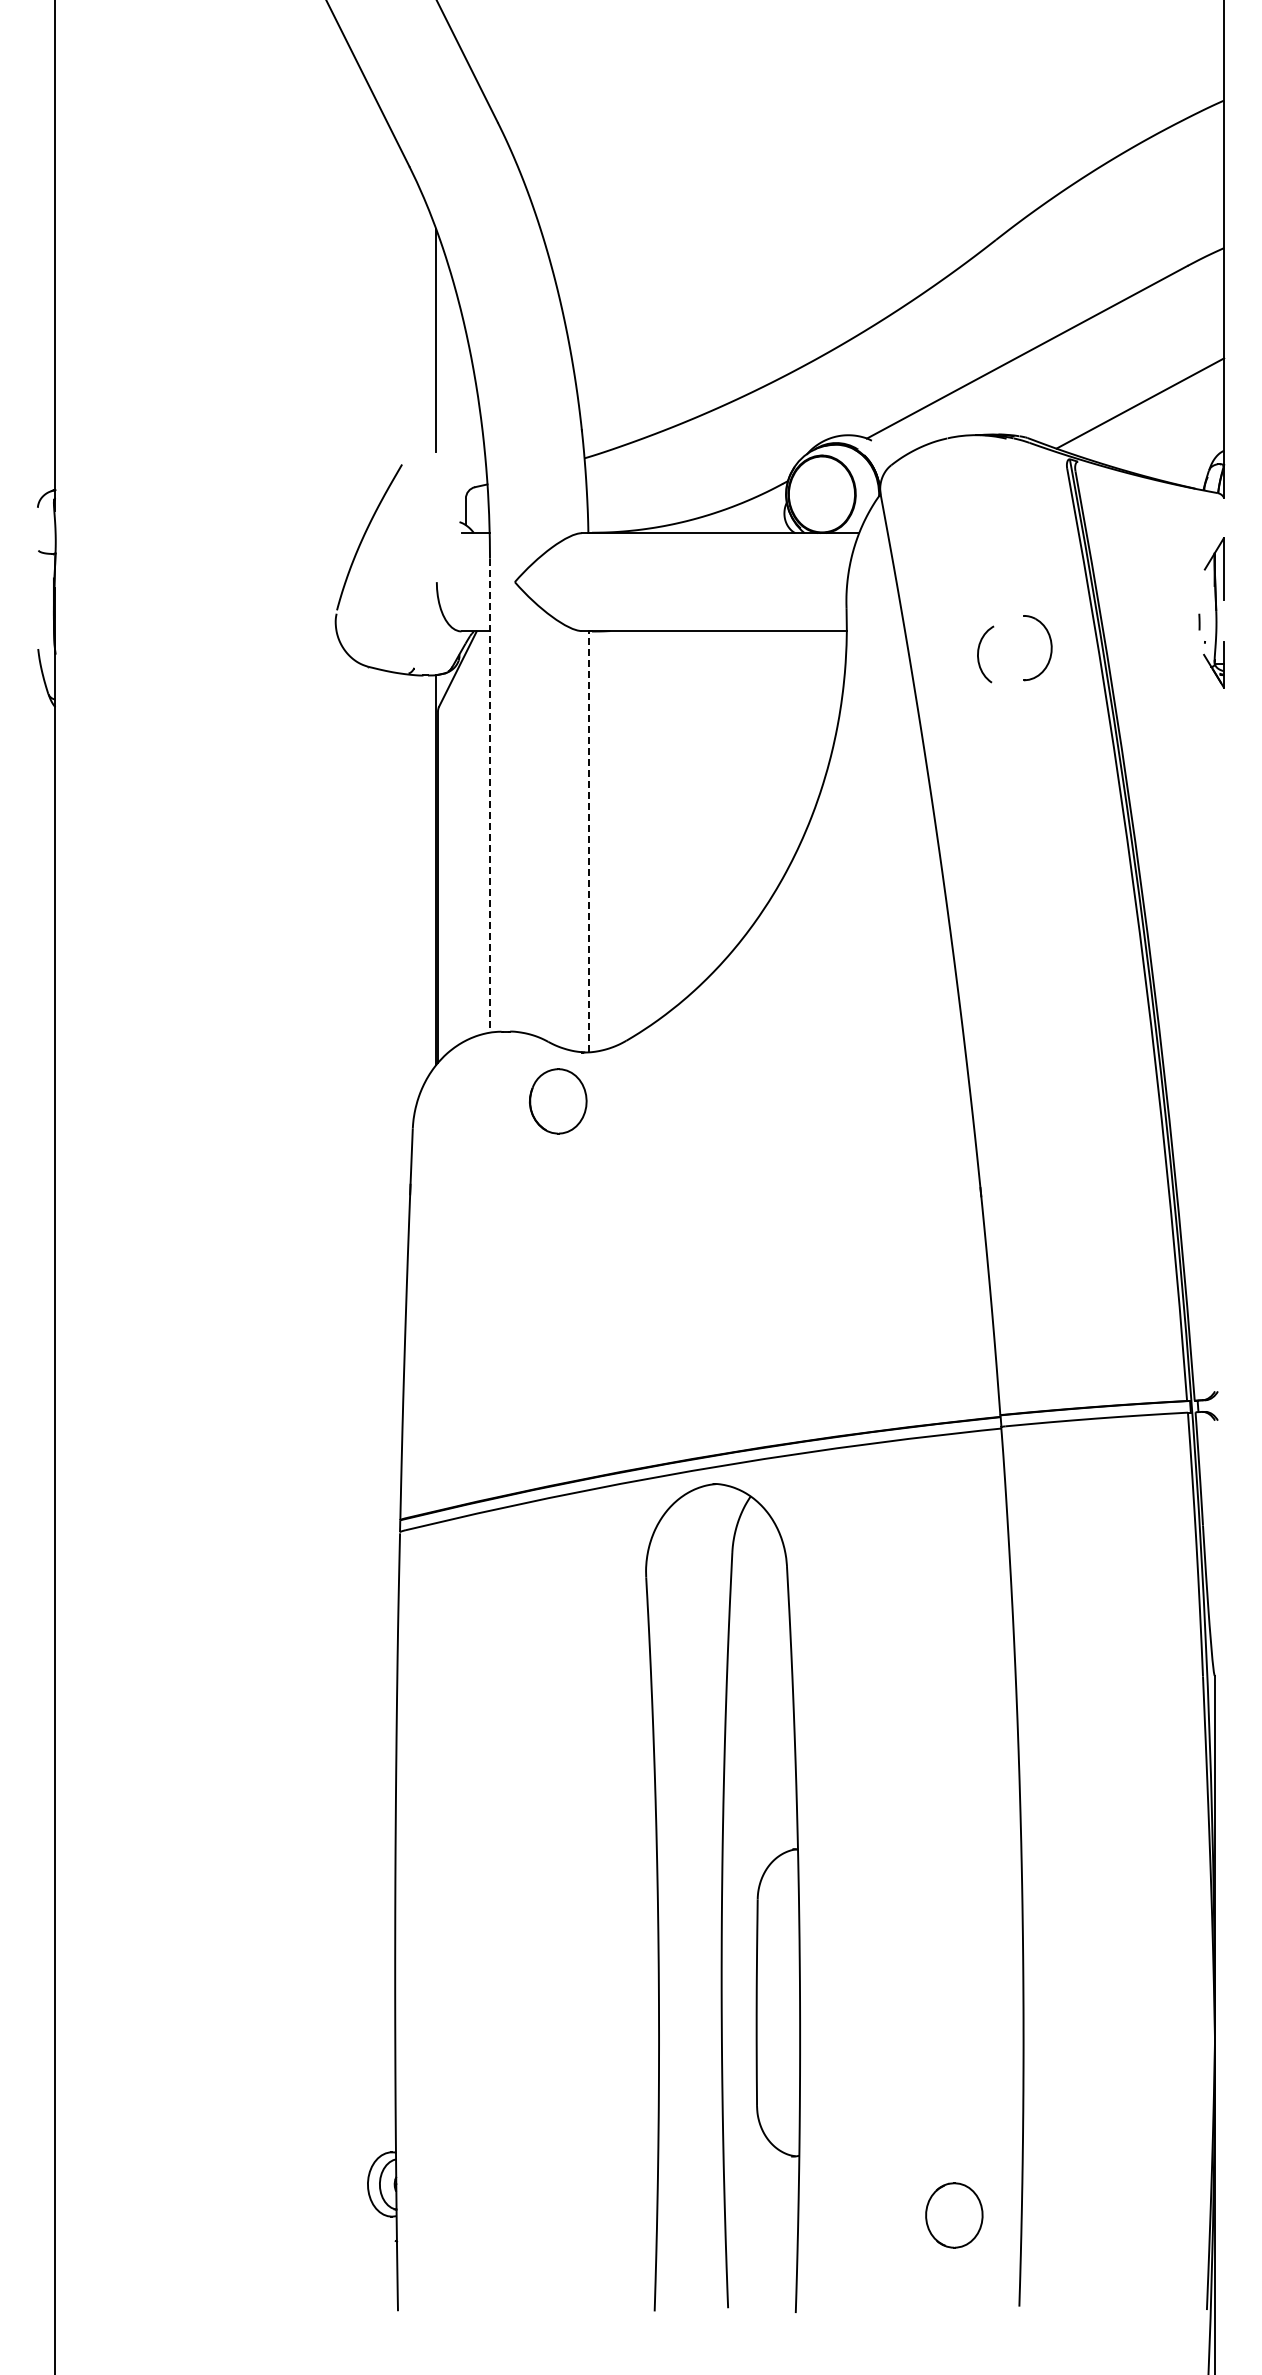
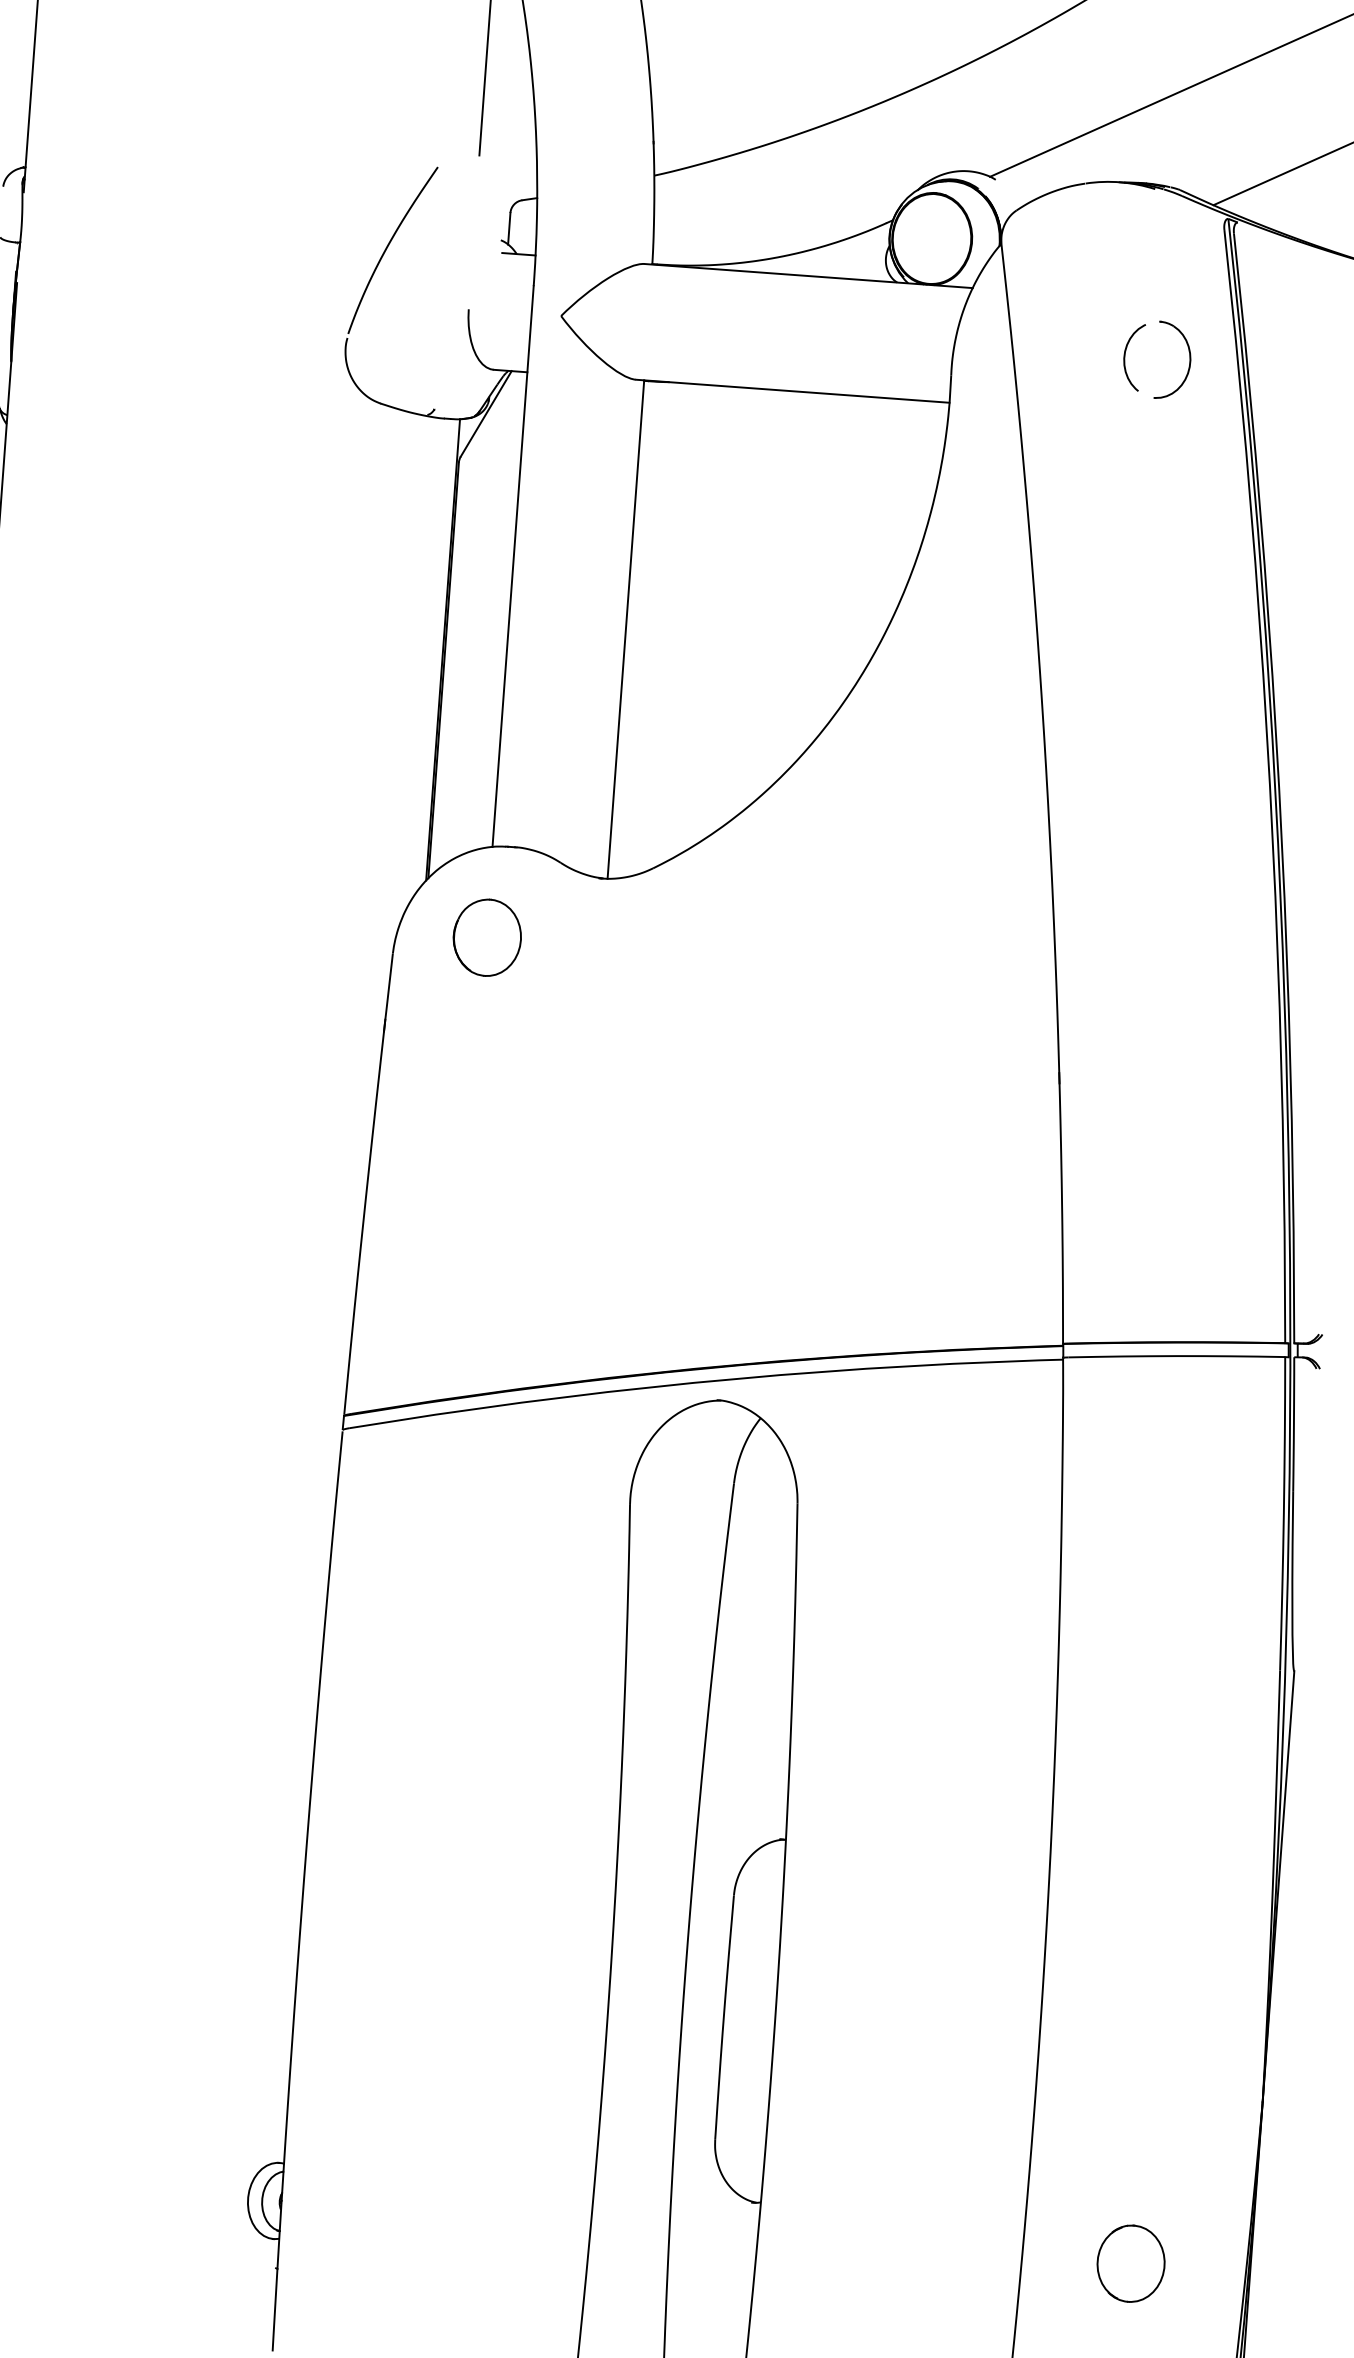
part: (1050, 648) -> (1188, 362), moved
curve: (979, 651) -> (1126, 353), moved
line: (489, 796) -> (512, 567), dashed -> solid
line: (588, 841) -> (625, 629), dashed -> solid
part: (558, 1101) -> (487, 937), moved
part: (954, 2215) -> (1131, 2263), moved

